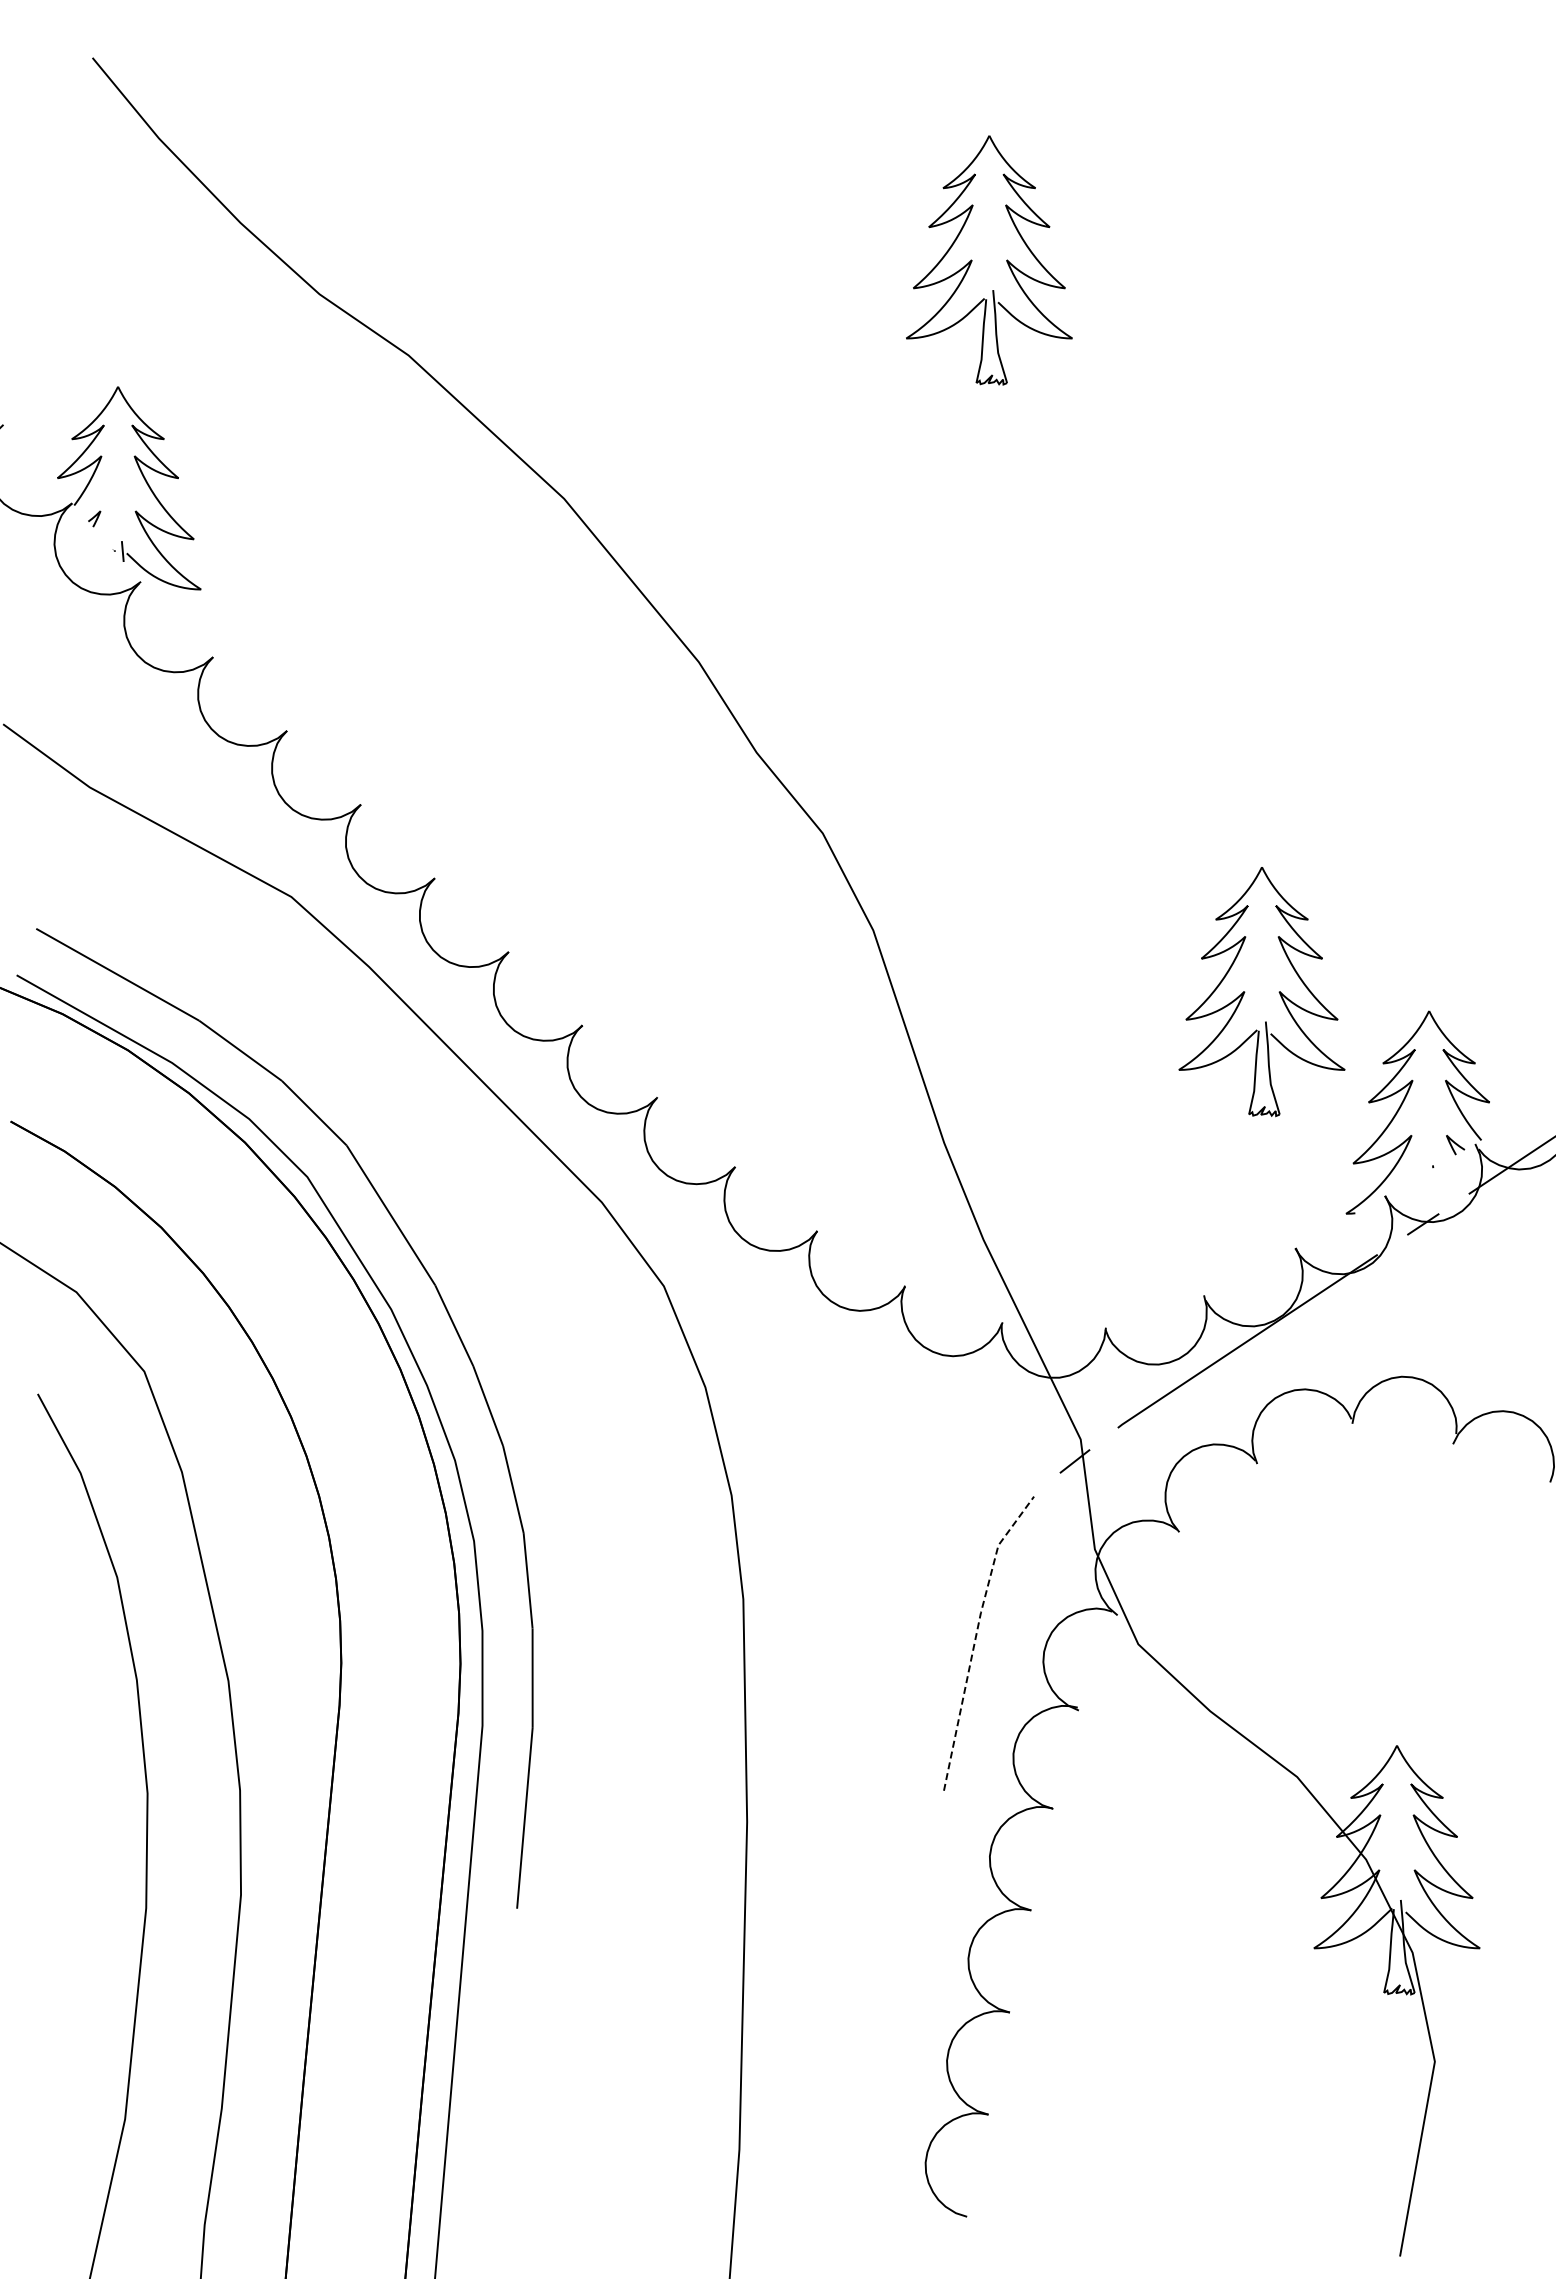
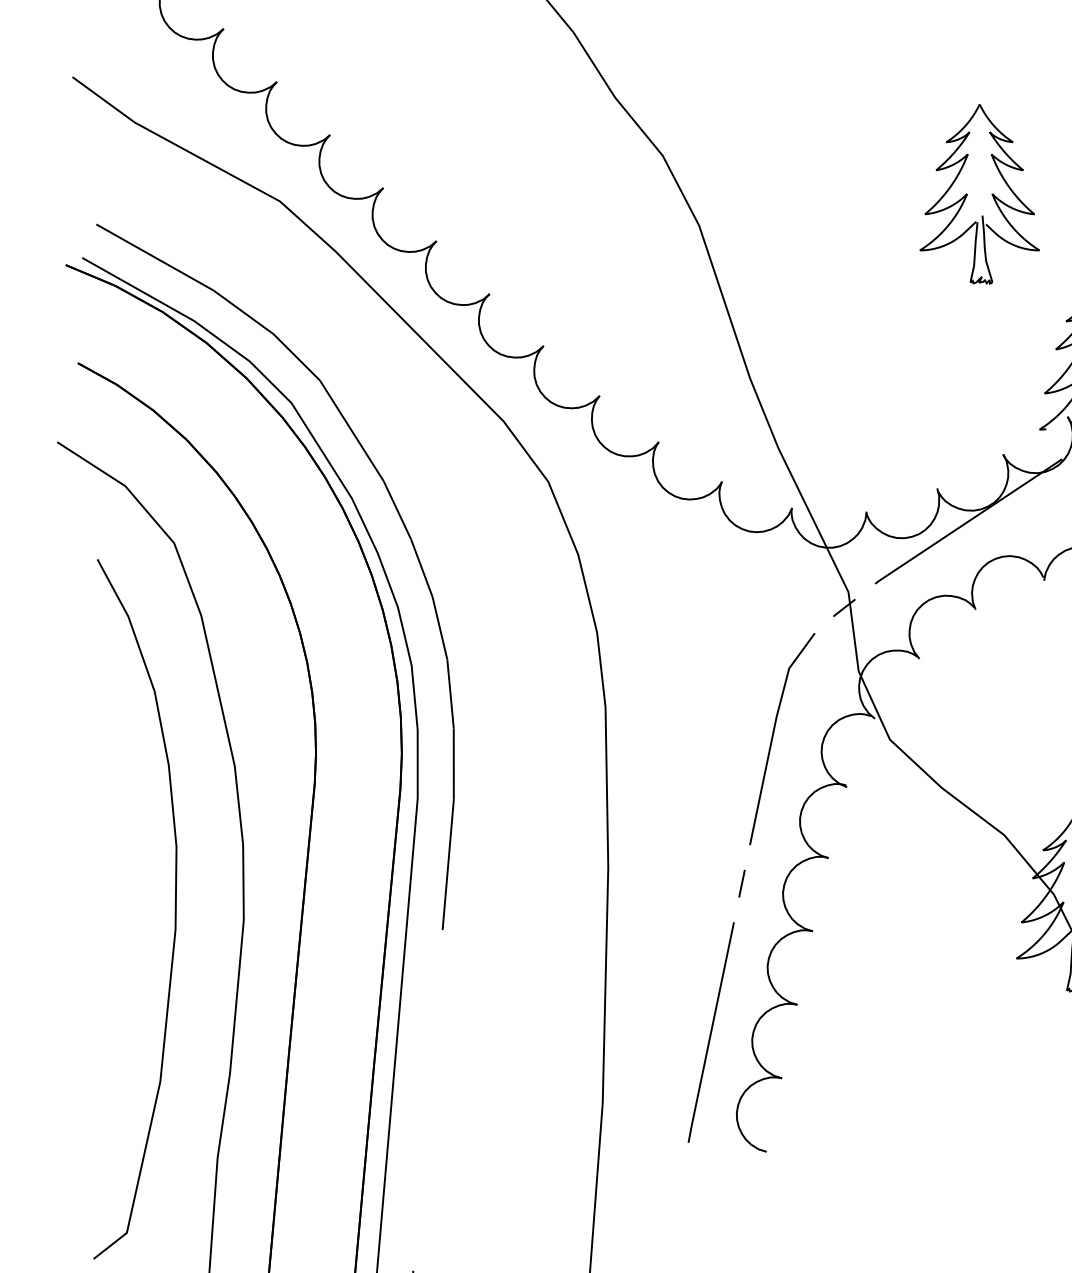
part: (1245, 992) -> (967, 194), moved
line: (976, 1636) -> (773, 734), dashed -> solid
line: (932, 1844) -> (741, 883), added
line: (889, 2051) -> (710, 1032), added

